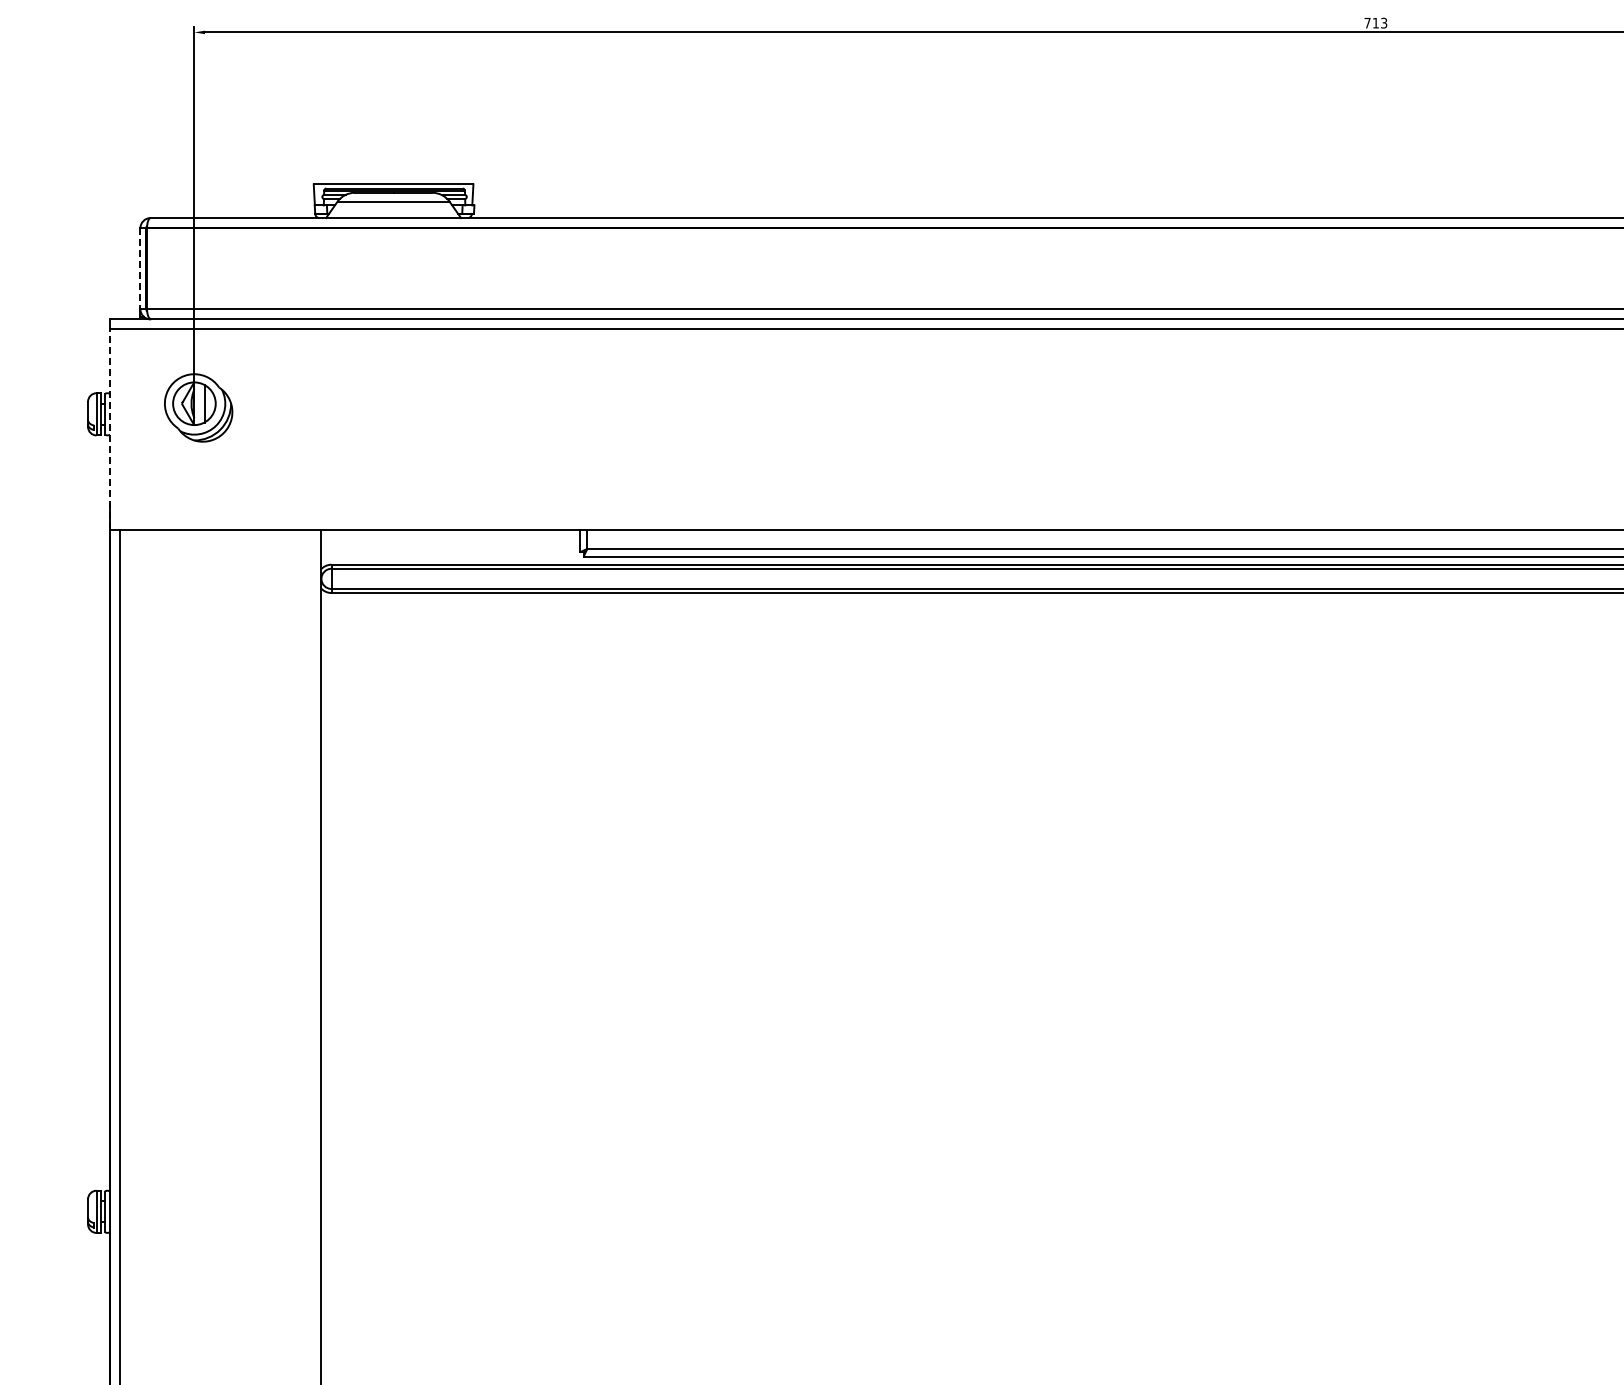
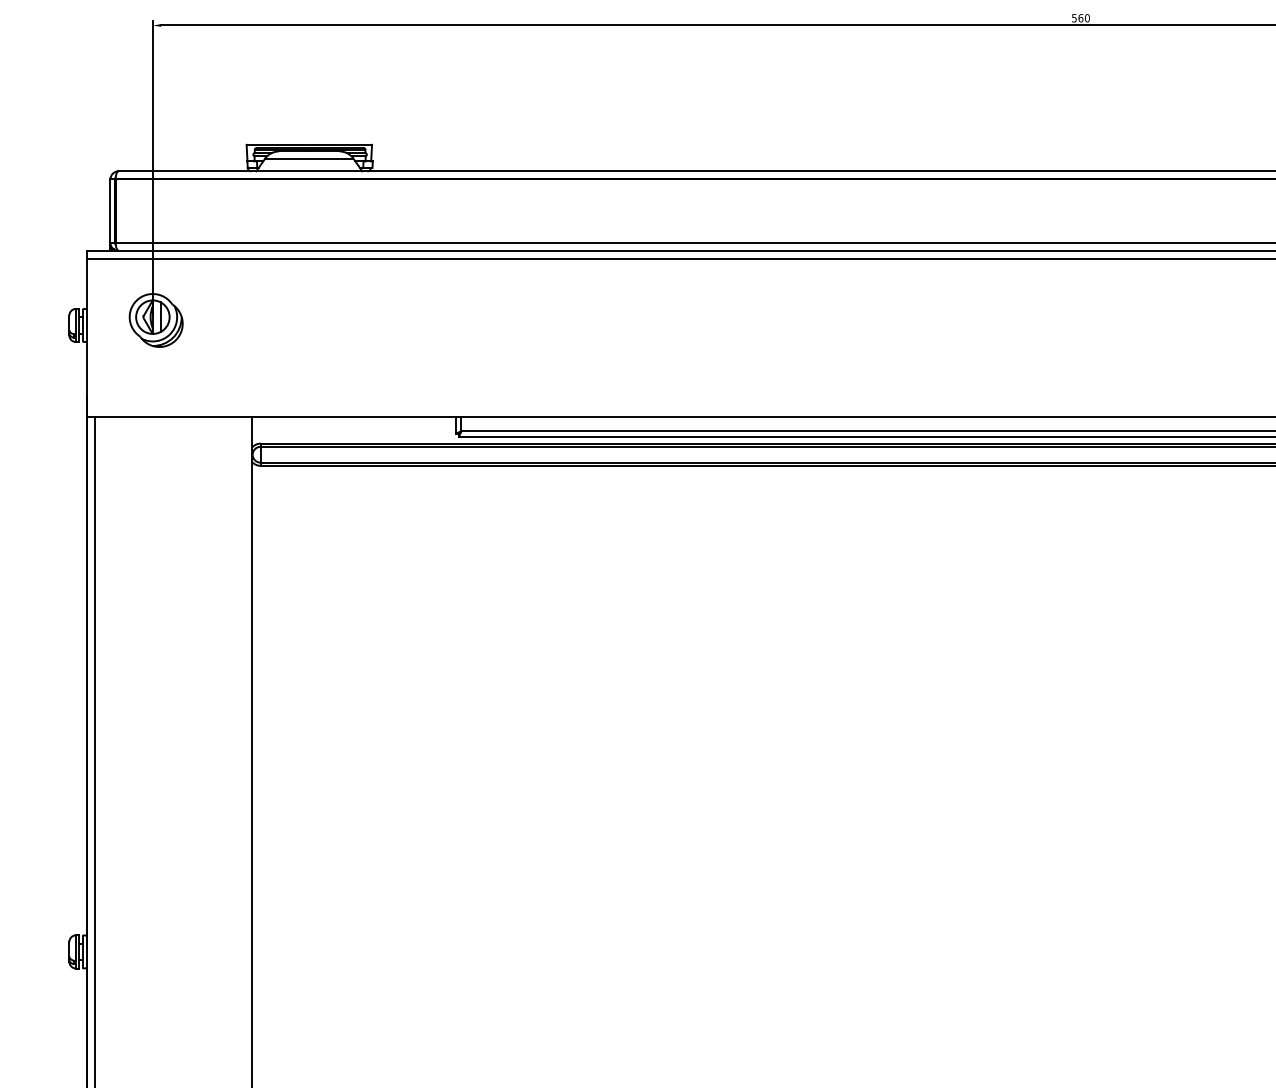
text: (1375, 22) -> (1080, 17), 713 -> 560
line: (140, 268) -> (110, 210), dashed -> solid
line: (110, 429) -> (86, 337), dashed -> solid

